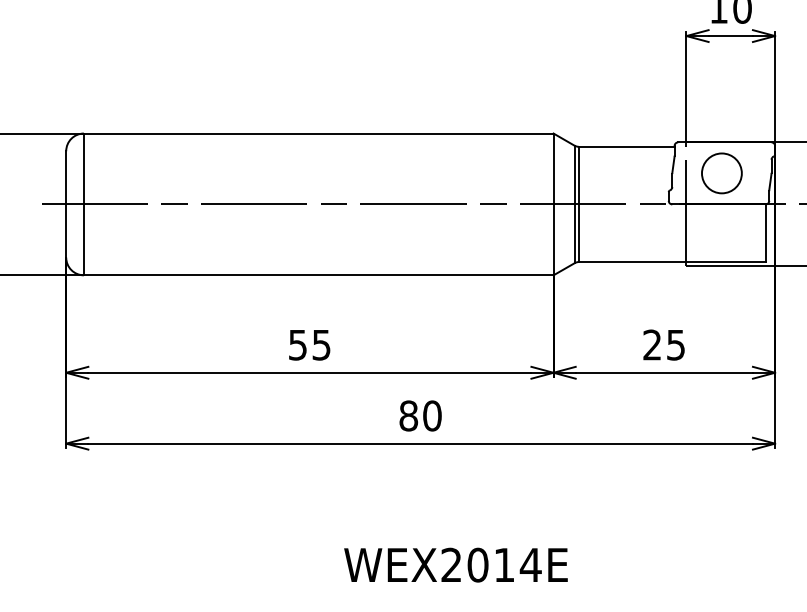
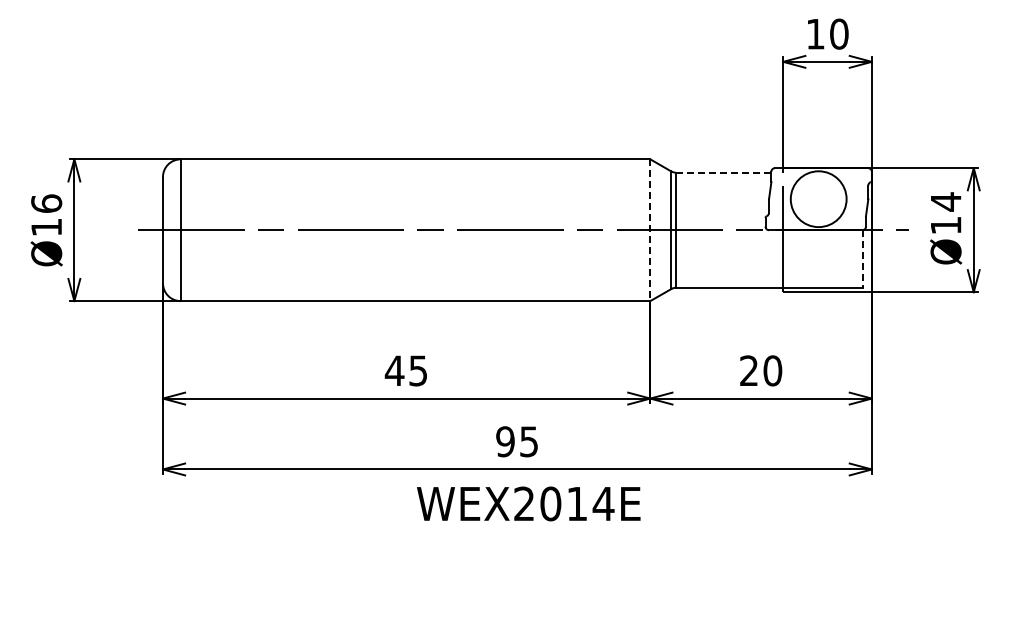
line: (626, 146) -> (723, 172), solid -> dashed
circle: (721, 173) -> (818, 199), size x1.4
line: (553, 204) -> (650, 230), solid -> dashed
line: (766, 233) -> (863, 259), solid -> dashed
text: (297, 344) -> (394, 370), 55 -> 45
text: (675, 344) -> (772, 370), 25 -> 20
text: (420, 415) -> (517, 441), 80 -> 95
text: (455, 564) -> (528, 503), moved

